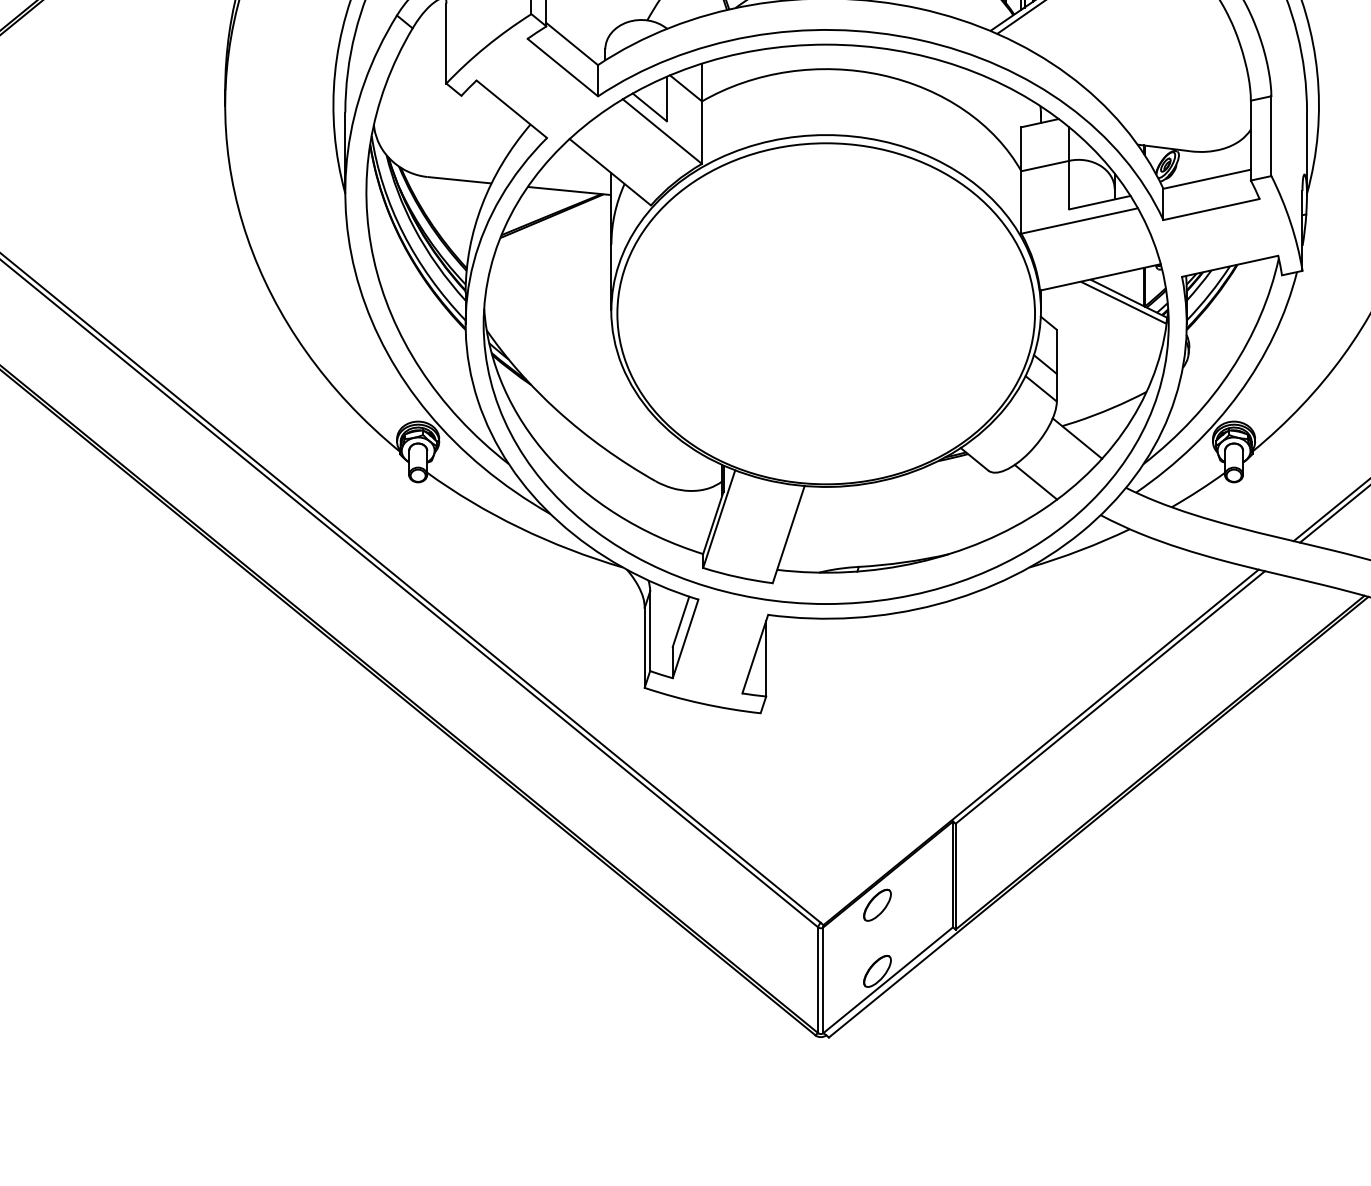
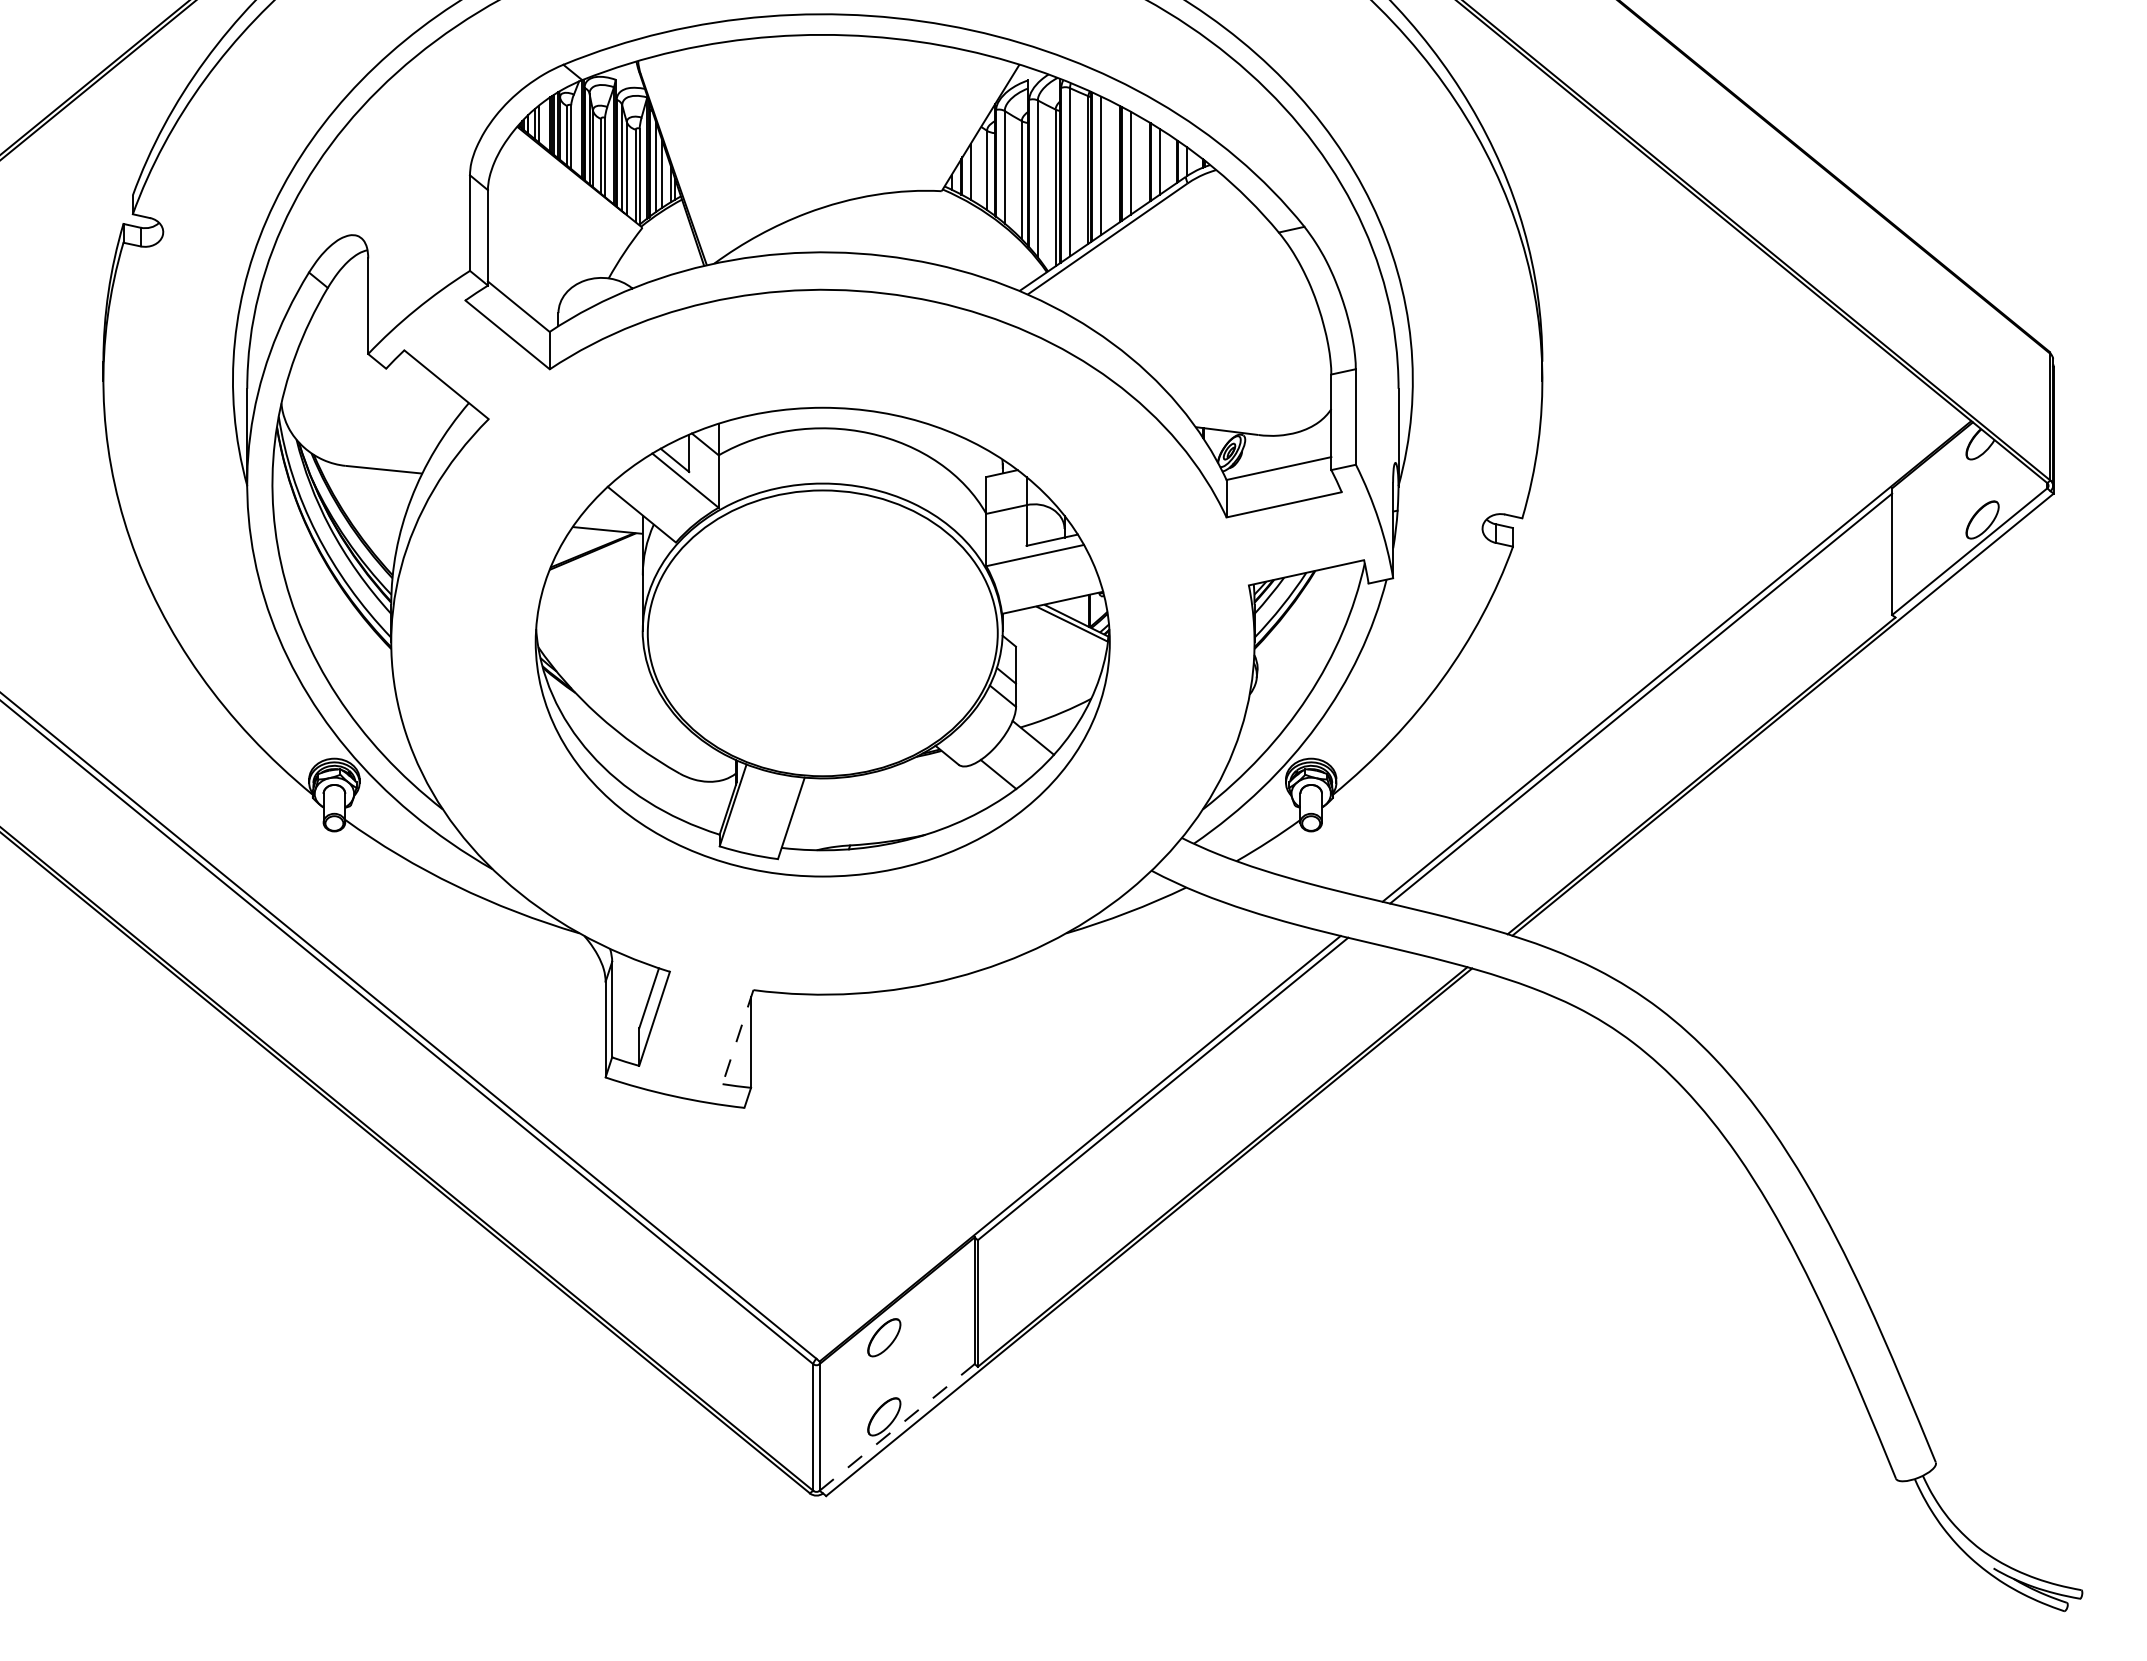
part: (825, 323) -> (822, 641), size x0.7
line: (755, 654) -> (738, 1037), solid -> dashed
line: (888, 980) -> (897, 1427), solid -> dashed

